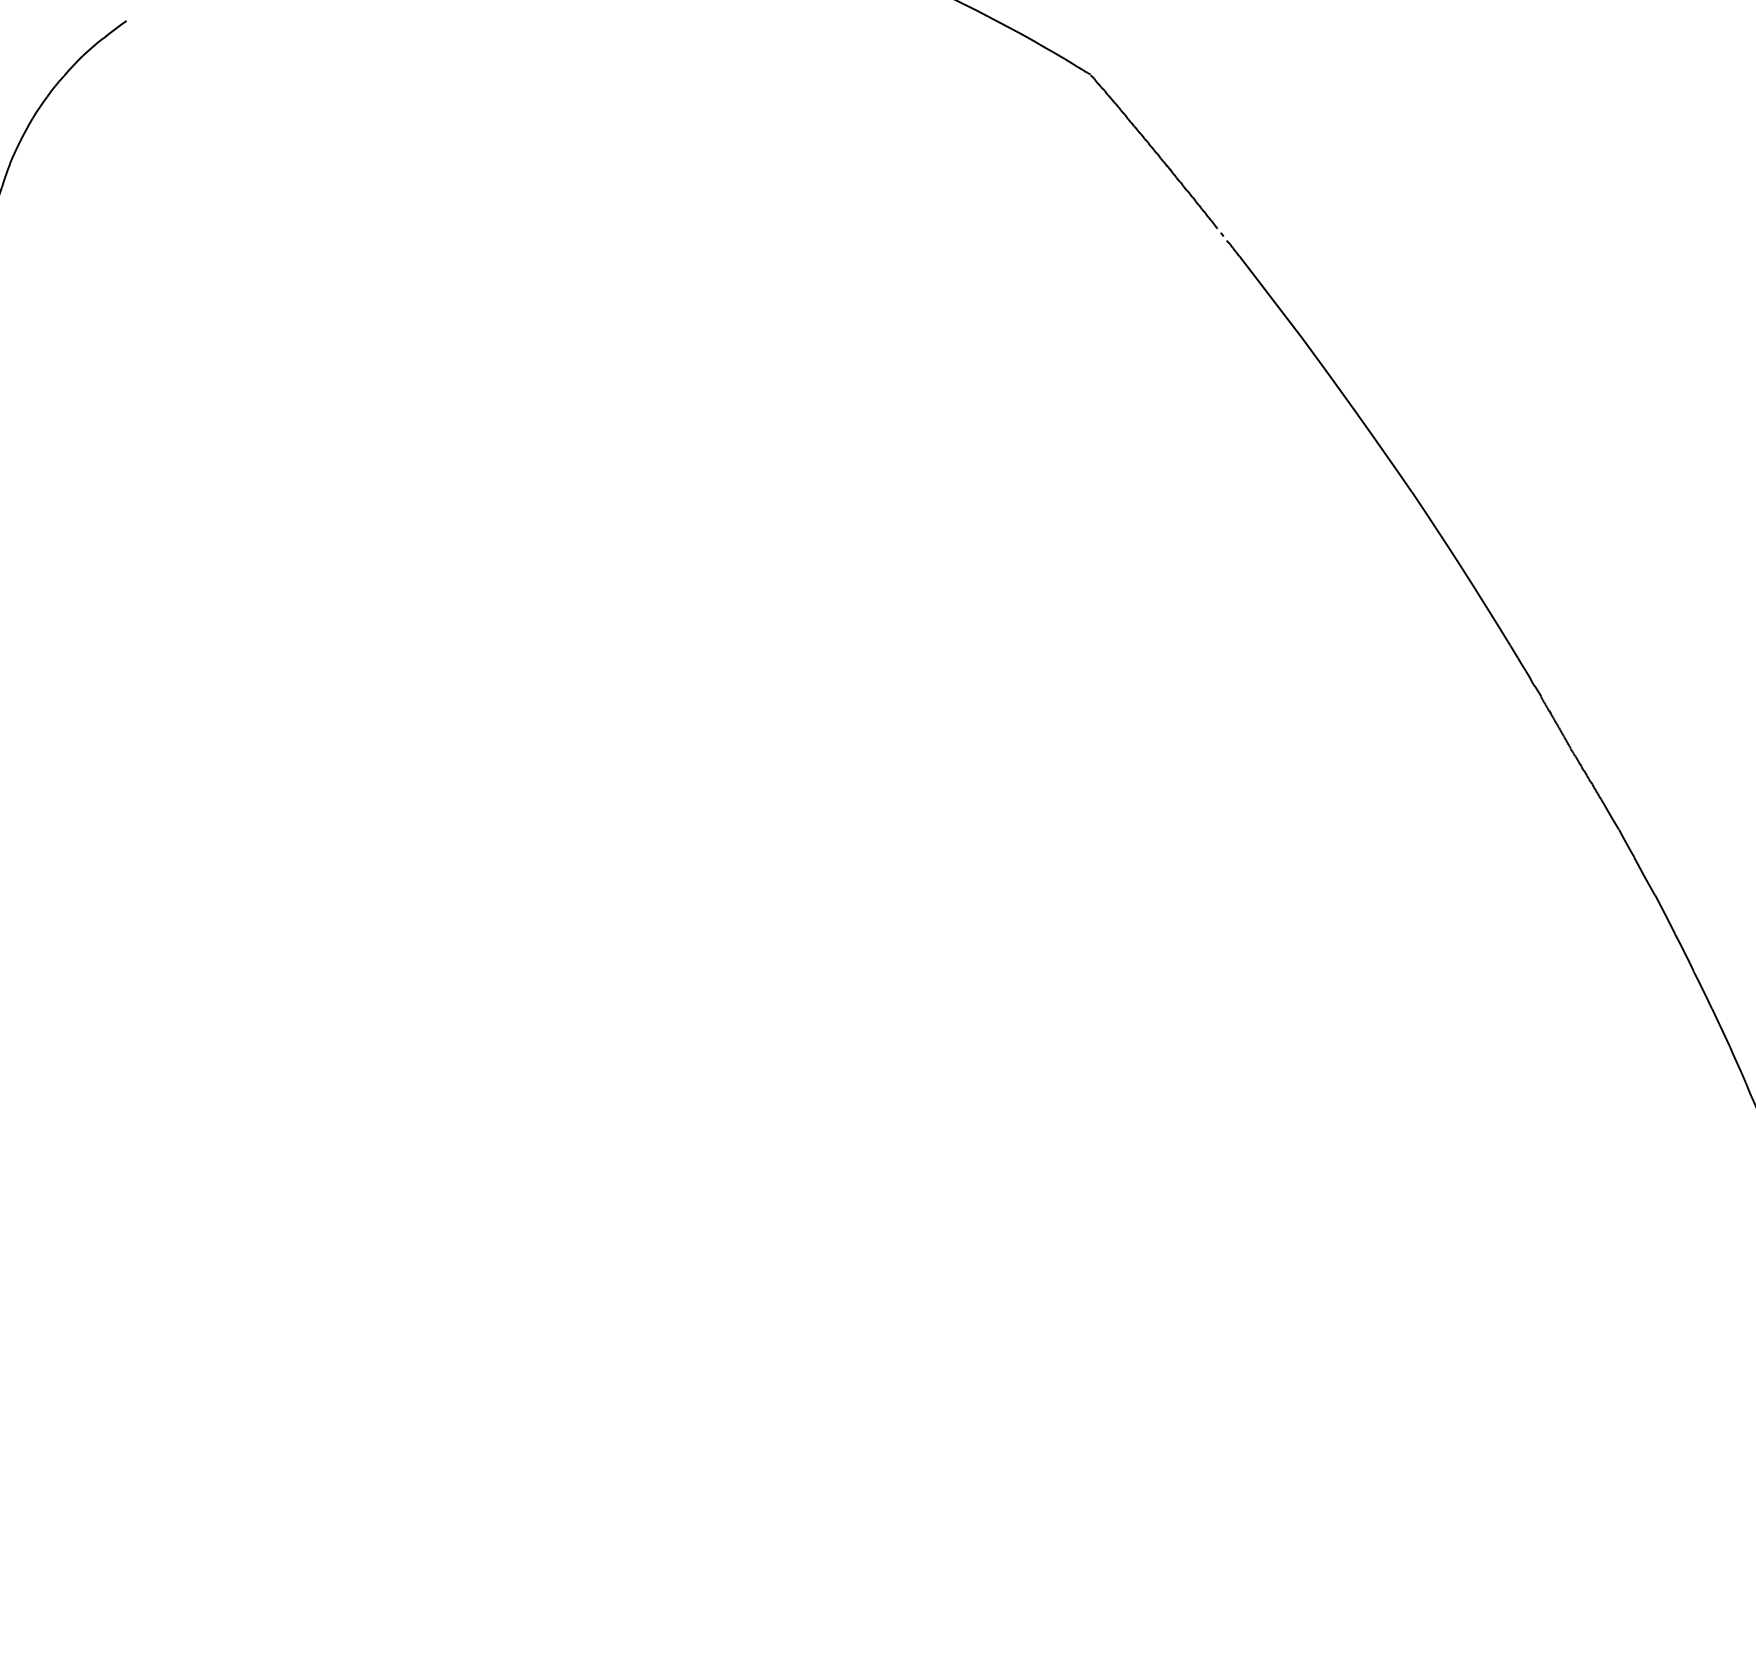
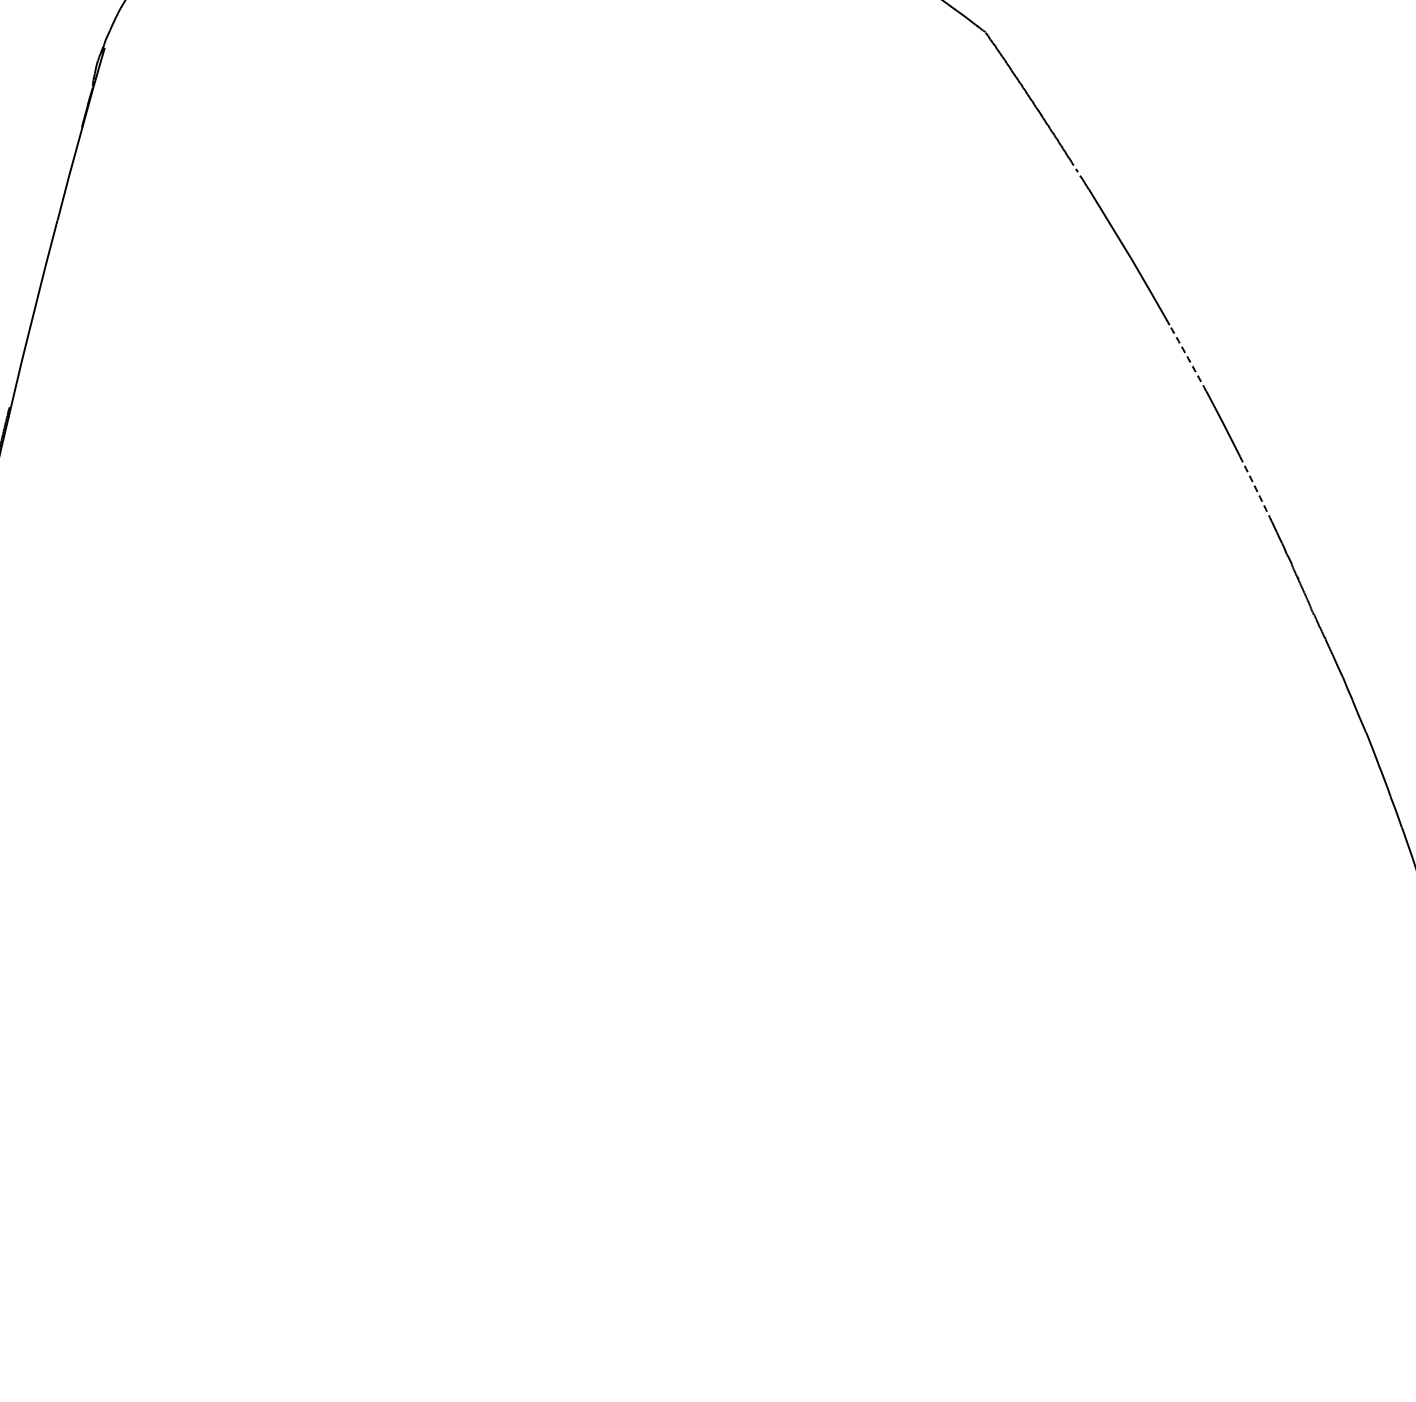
arc: (1385, 453) -> (1188, 358), solid -> dashed
arc: (1487, 607) -> (1256, 489), solid -> dashed

